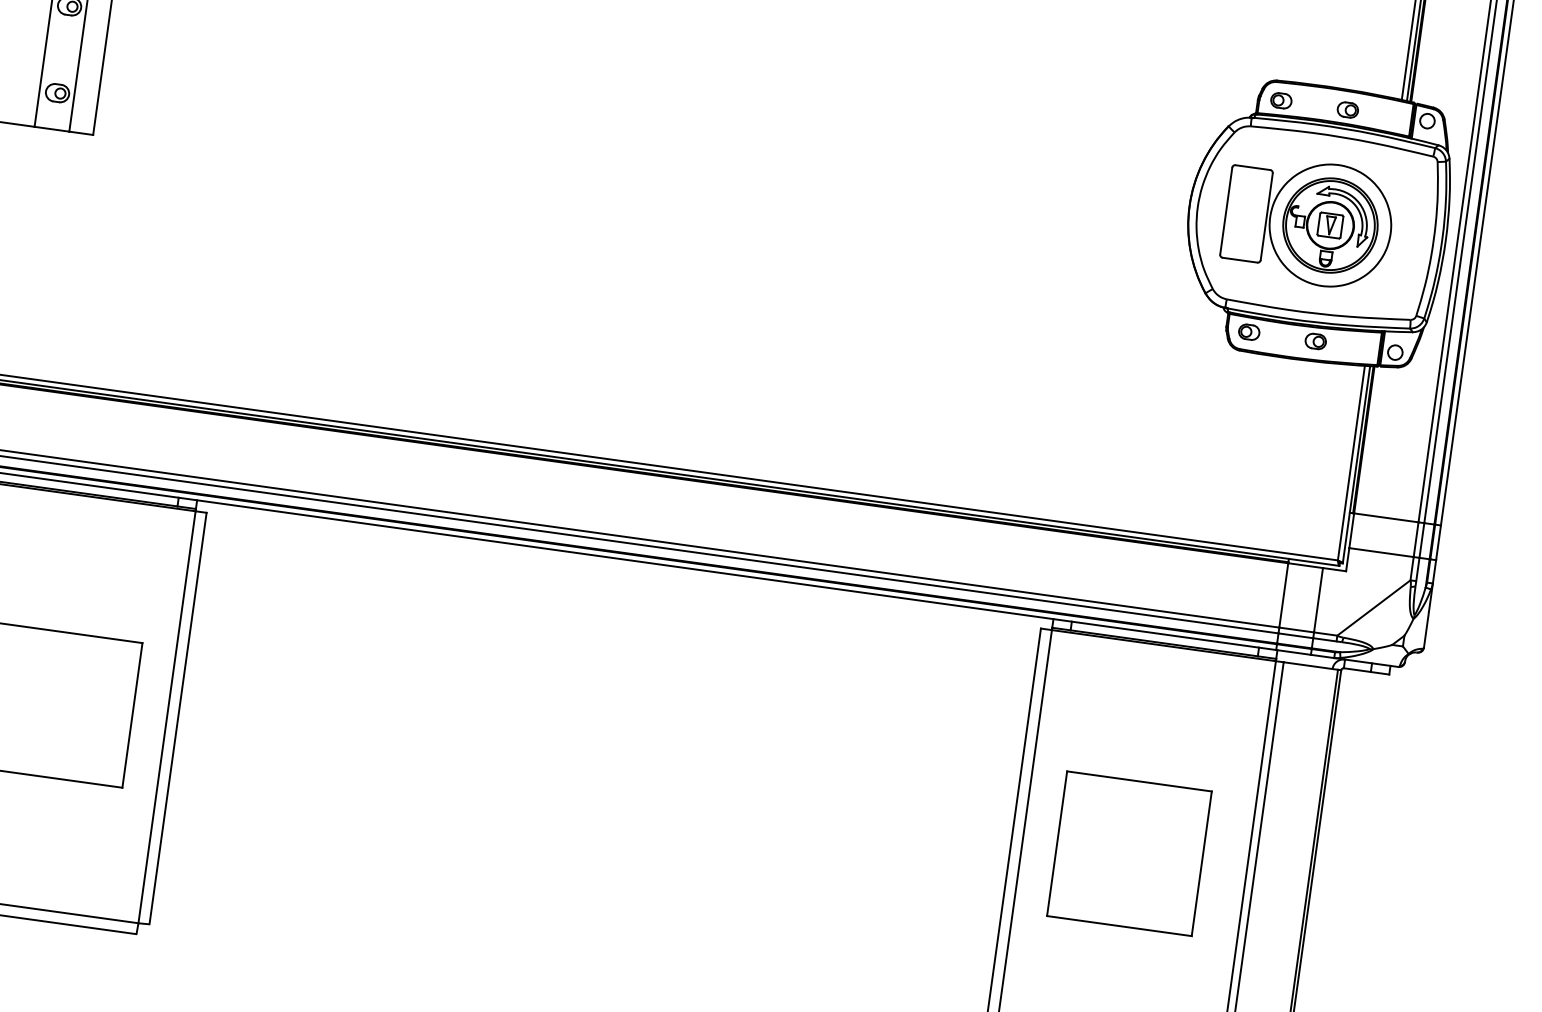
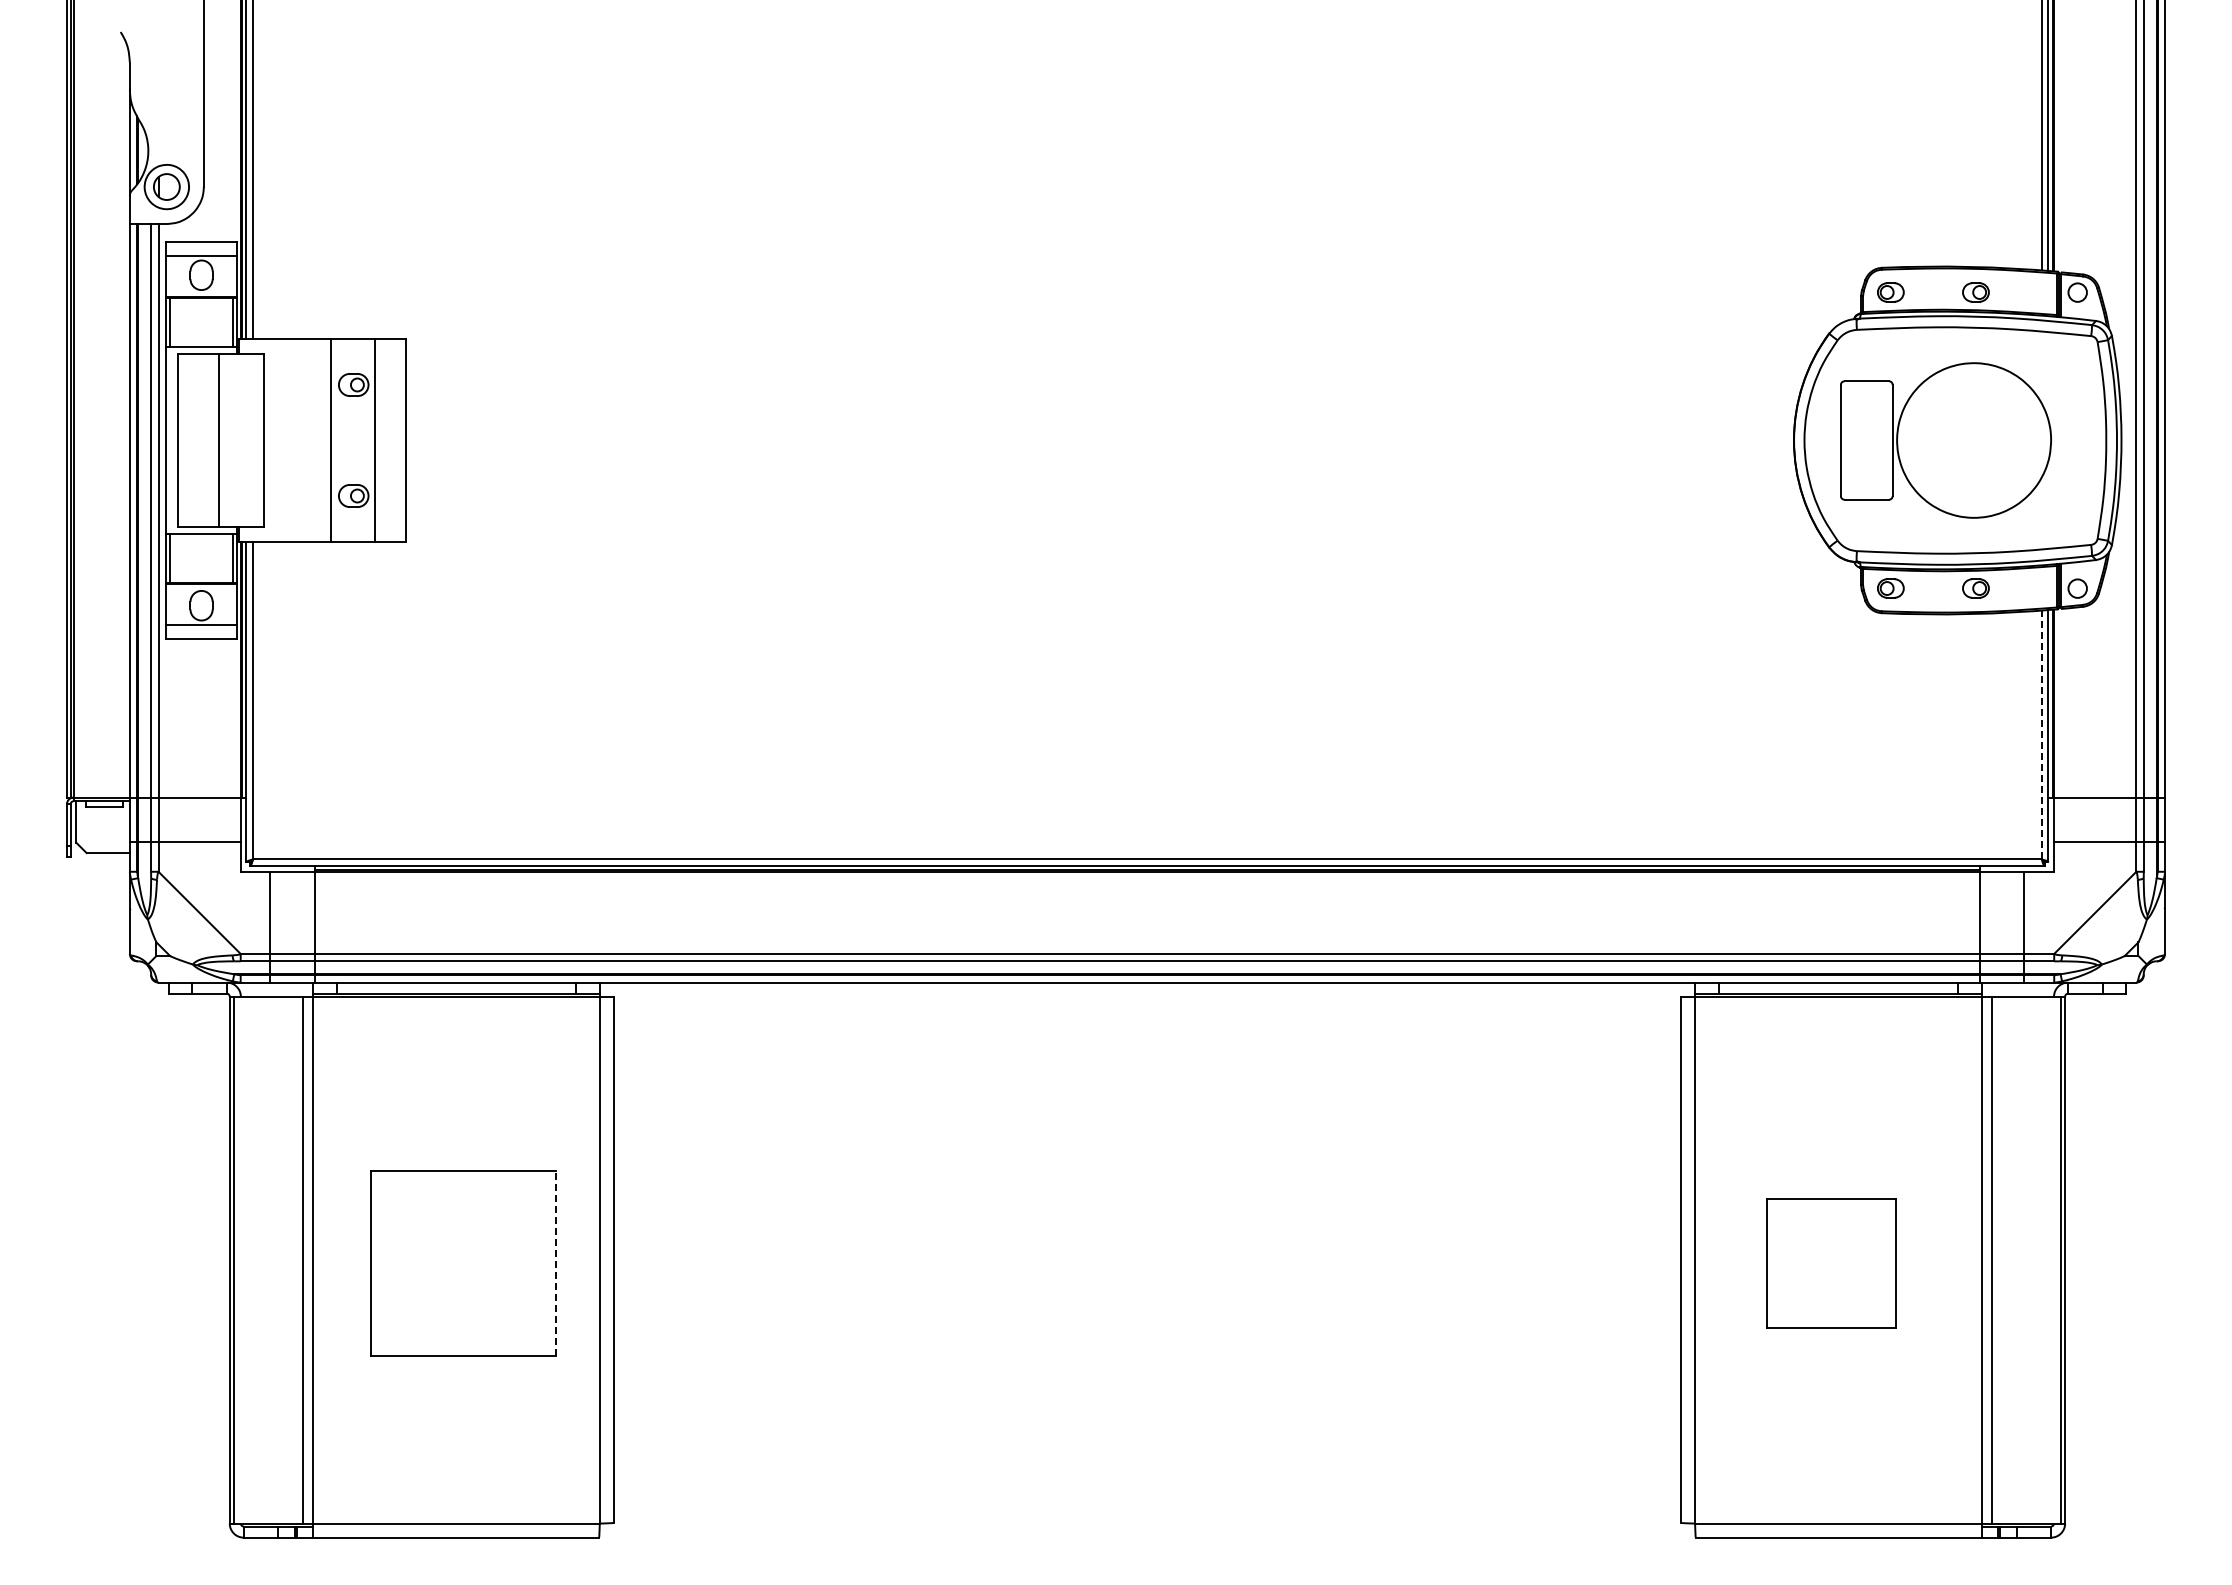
part: (1329, 225) -> (1973, 440), removed
line: (1351, 462) -> (2041, 734), solid -> dashed
line: (132, 715) -> (556, 1263), solid -> dashed
part: (1129, 853) -> (1831, 1263), size x0.7

